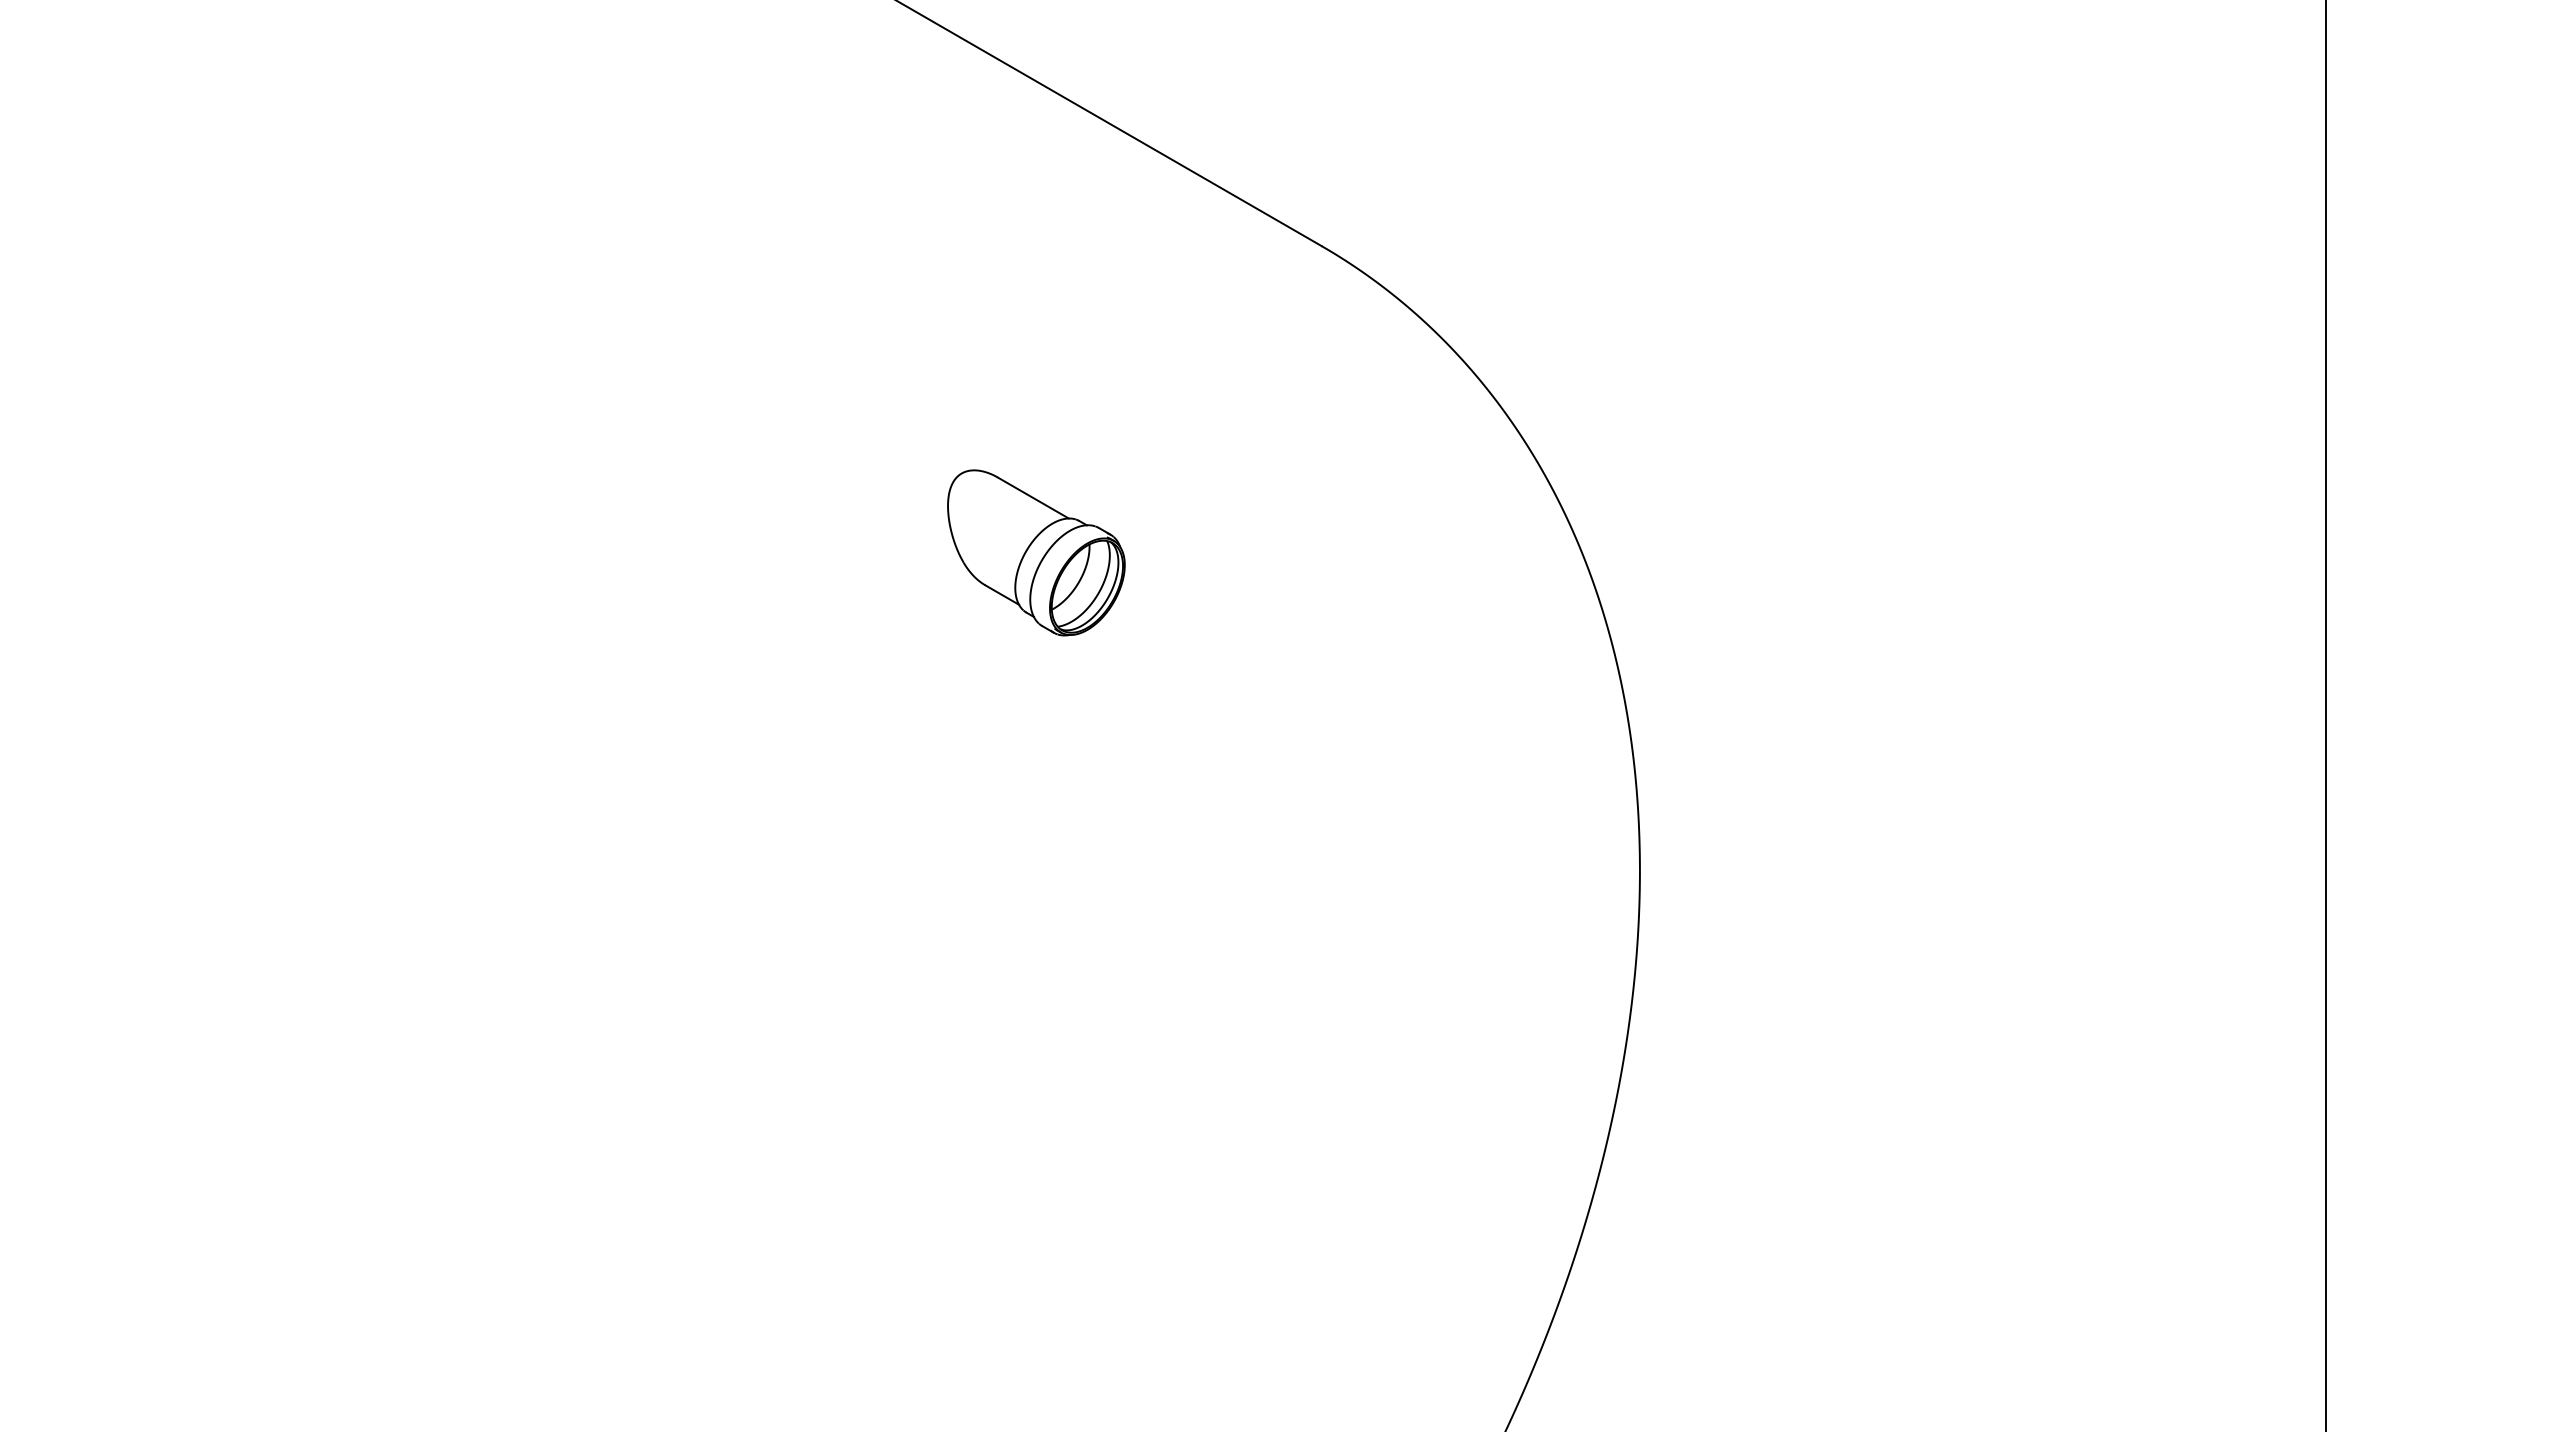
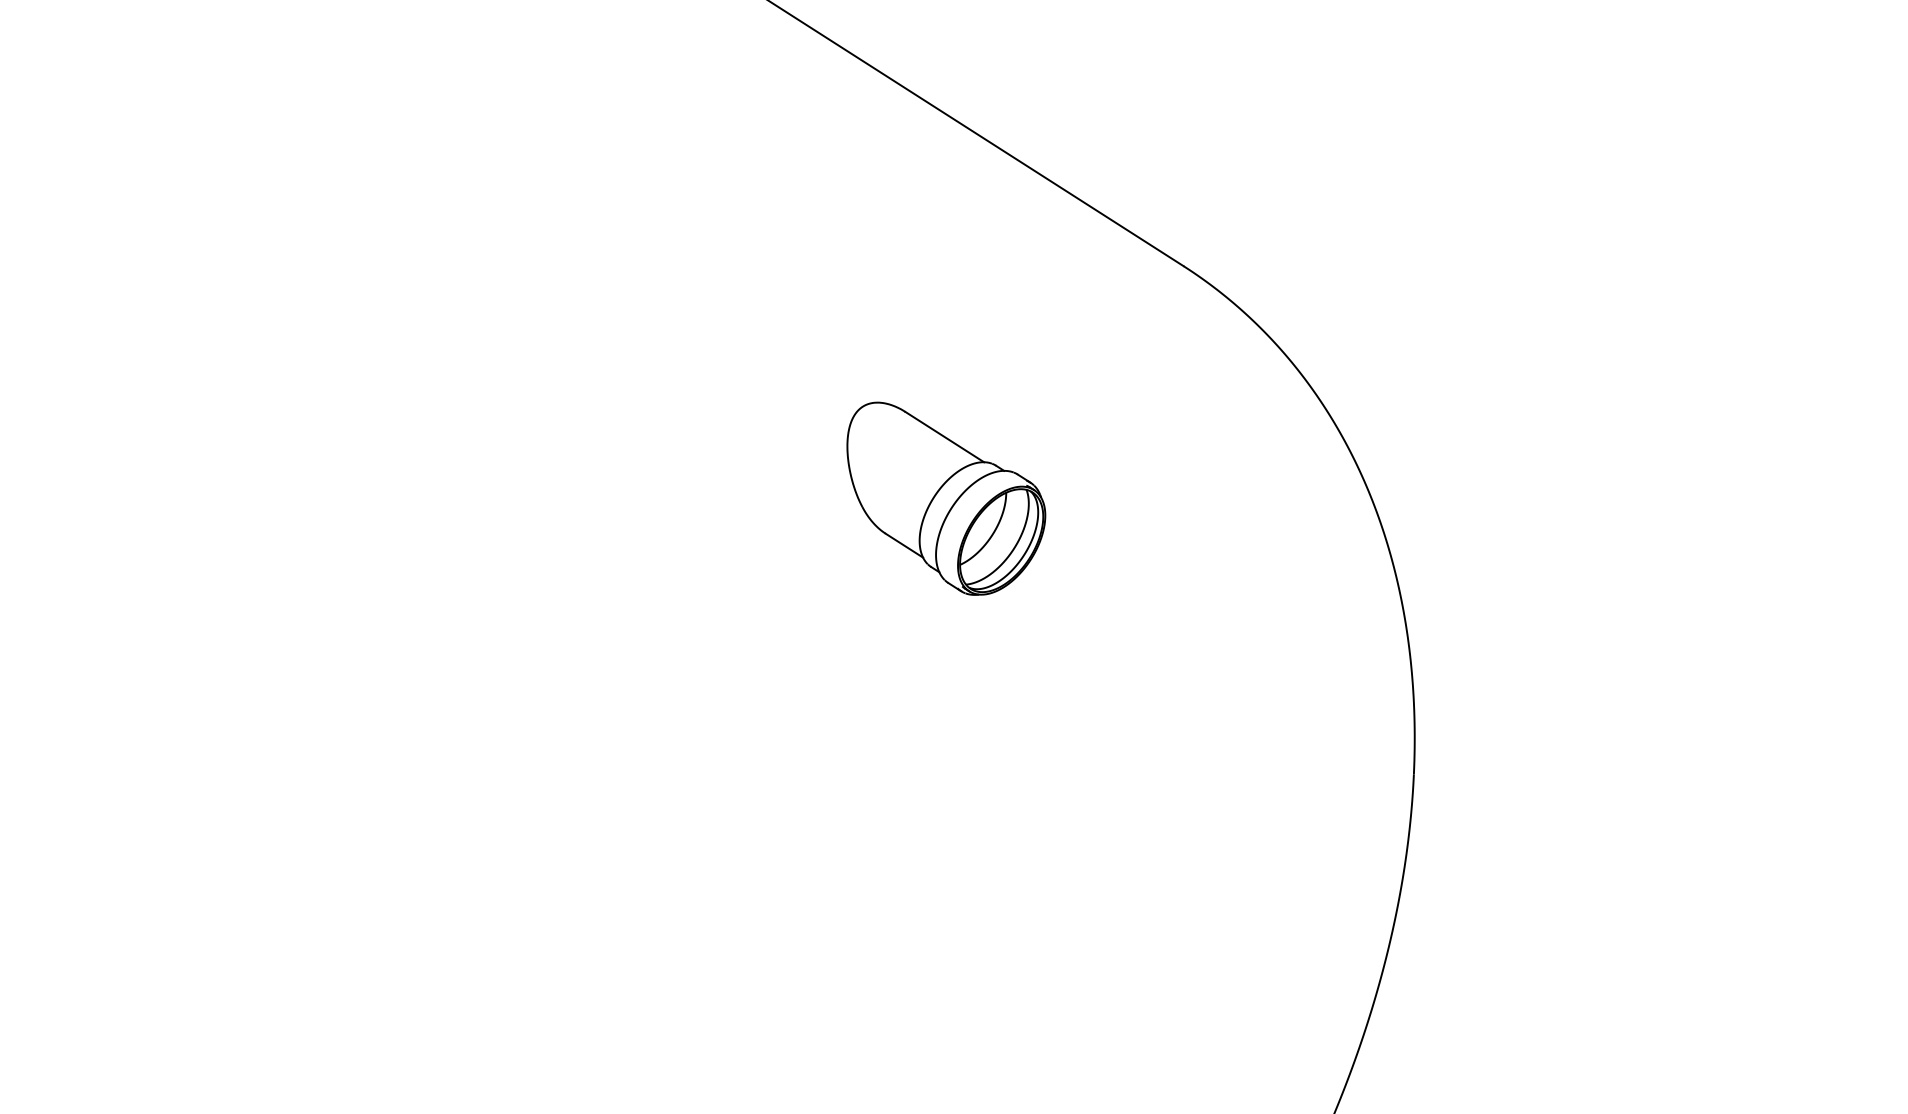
part: (1036, 552) -> (945, 499), size x1.43

